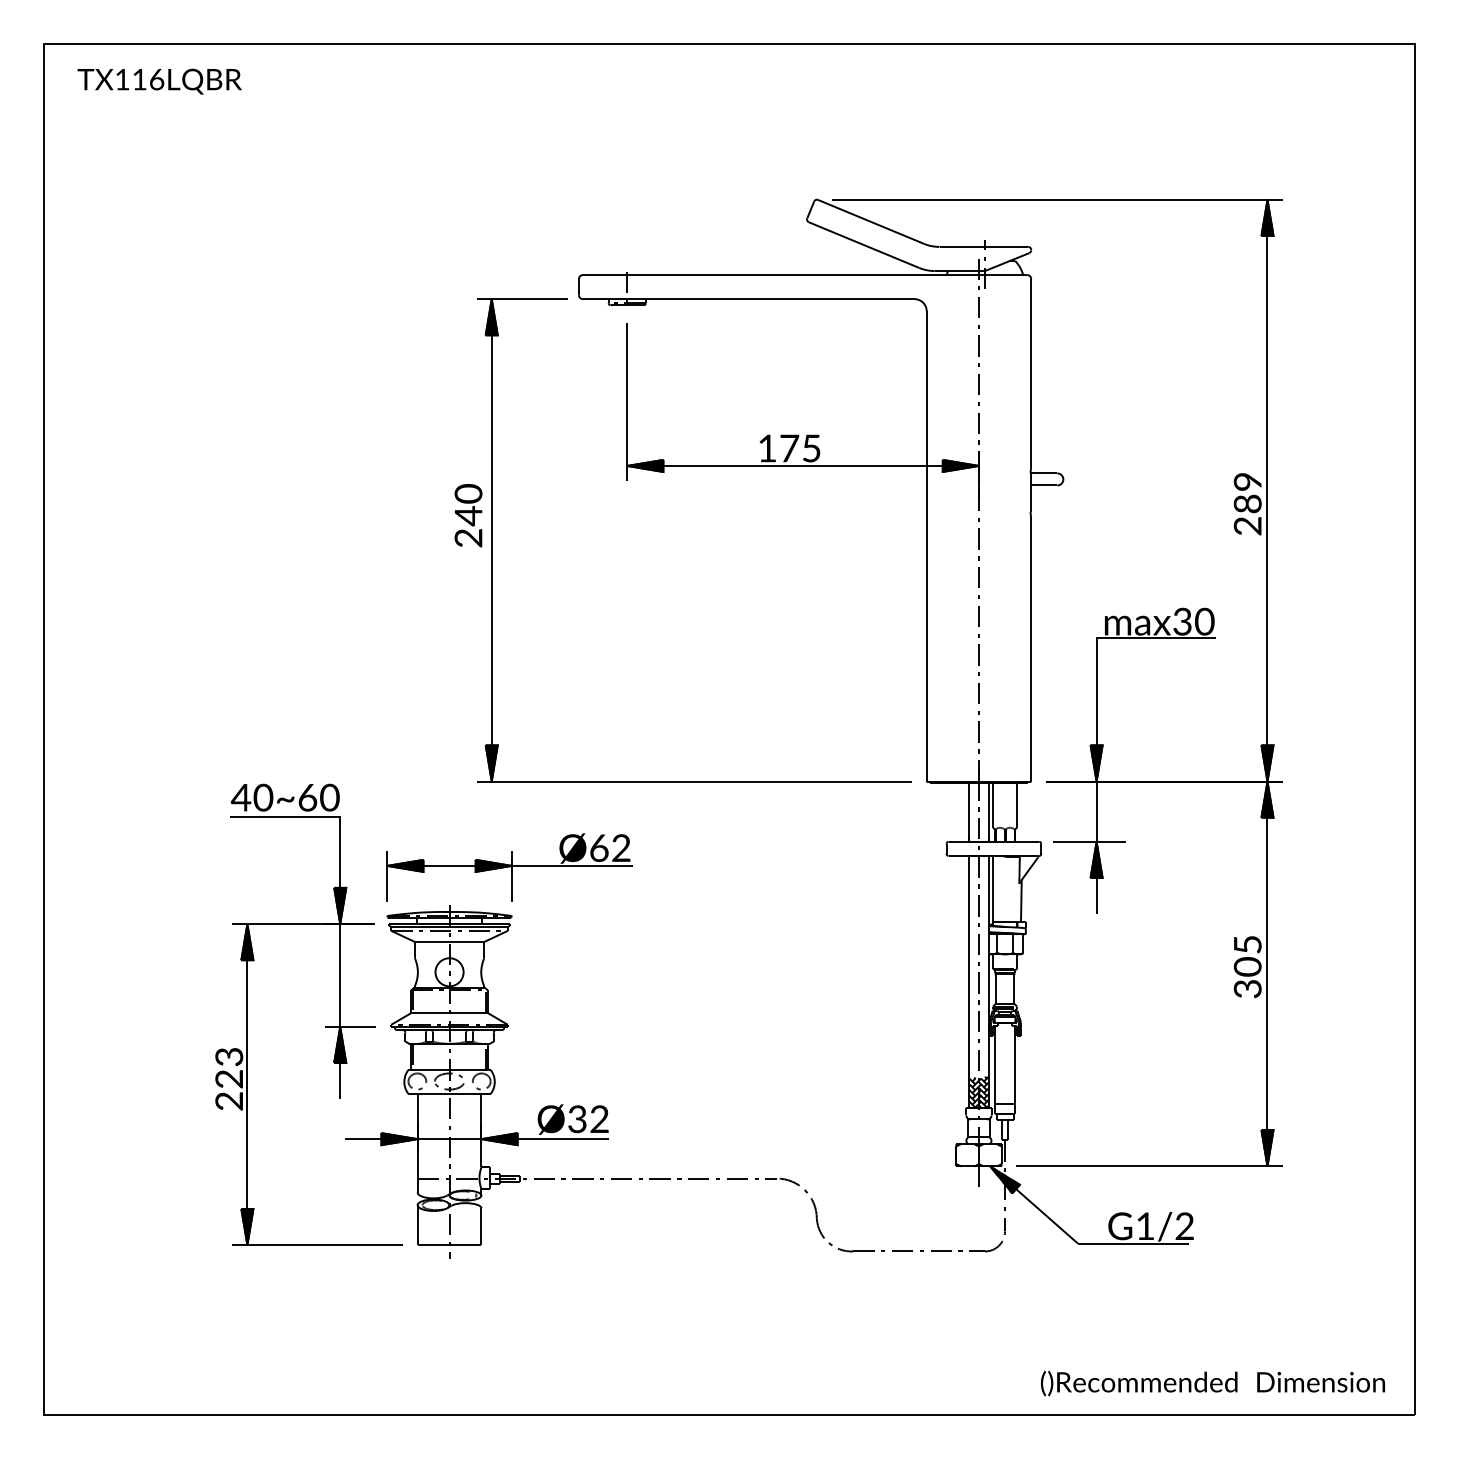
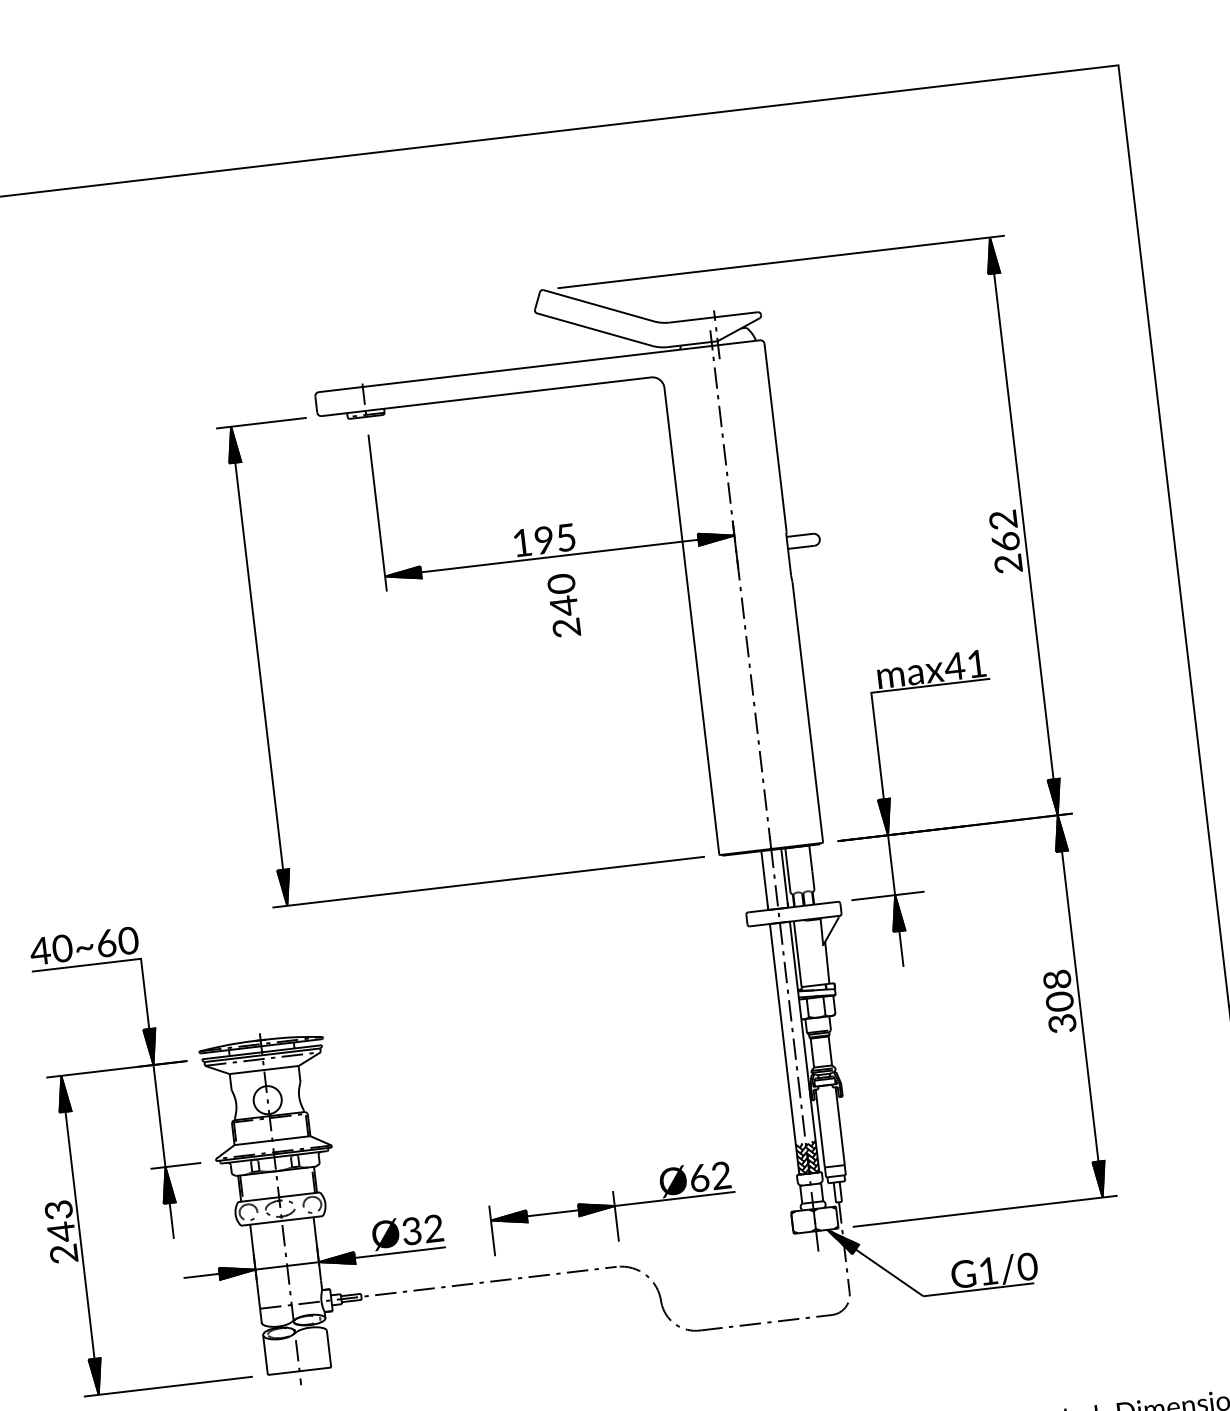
text: (789, 448) -> (544, 540), 175 -> 195
text: (1247, 492) -> (1004, 530), 289 -> 262
text: (468, 515) -> (563, 605), moved
text: (1193, 621) -> (965, 665), max30 -> max41
part: (509, 867) -> (612, 1207), moved
text: (1247, 944) -> (1056, 979), 305 -> 308
text: (228, 1079) -> (60, 1232), 223 -> 243
text: (1184, 1226) -> (1027, 1266), G1/2 -> G1/0

